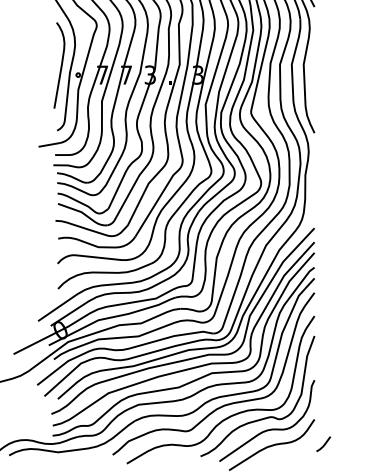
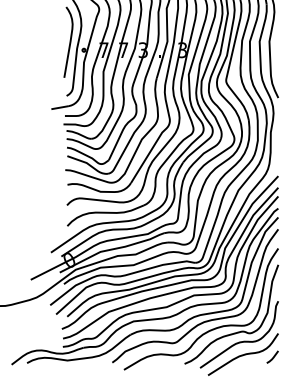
line: (323, 444) -> (272, 357), moved

